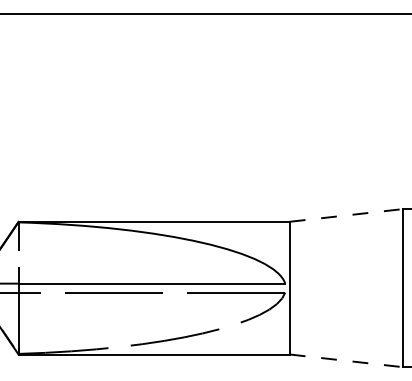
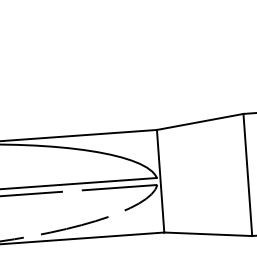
line: (346, 215) -> (200, 121), dashed -> solid
line: (346, 360) -> (208, 234), dashed -> solid

